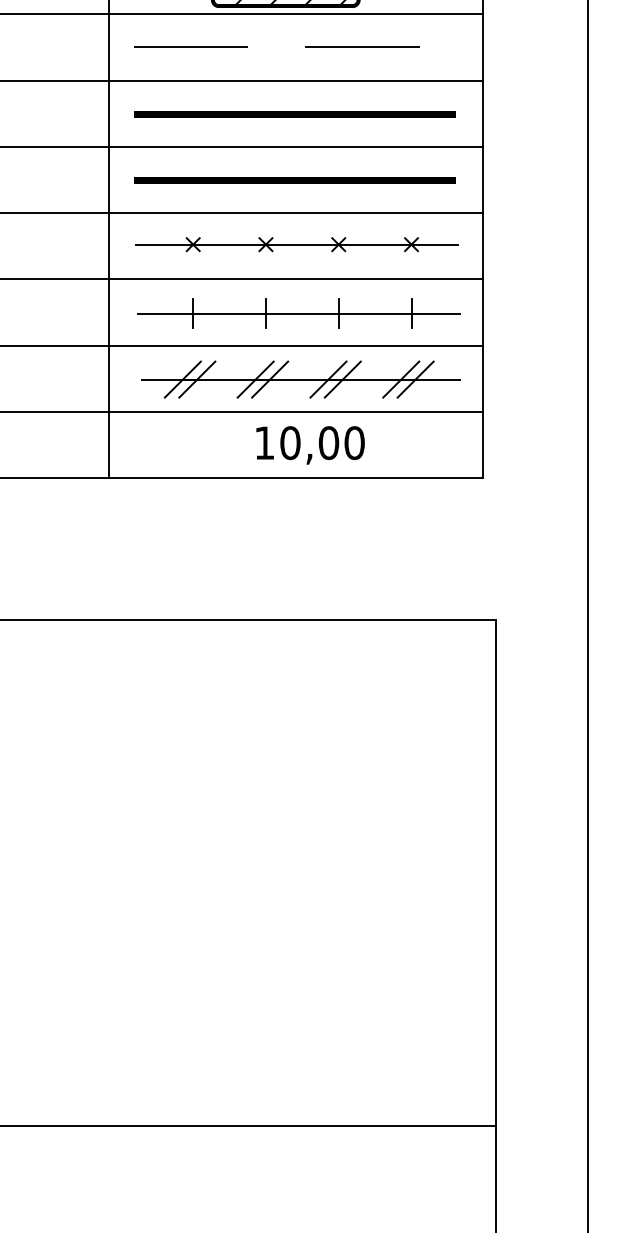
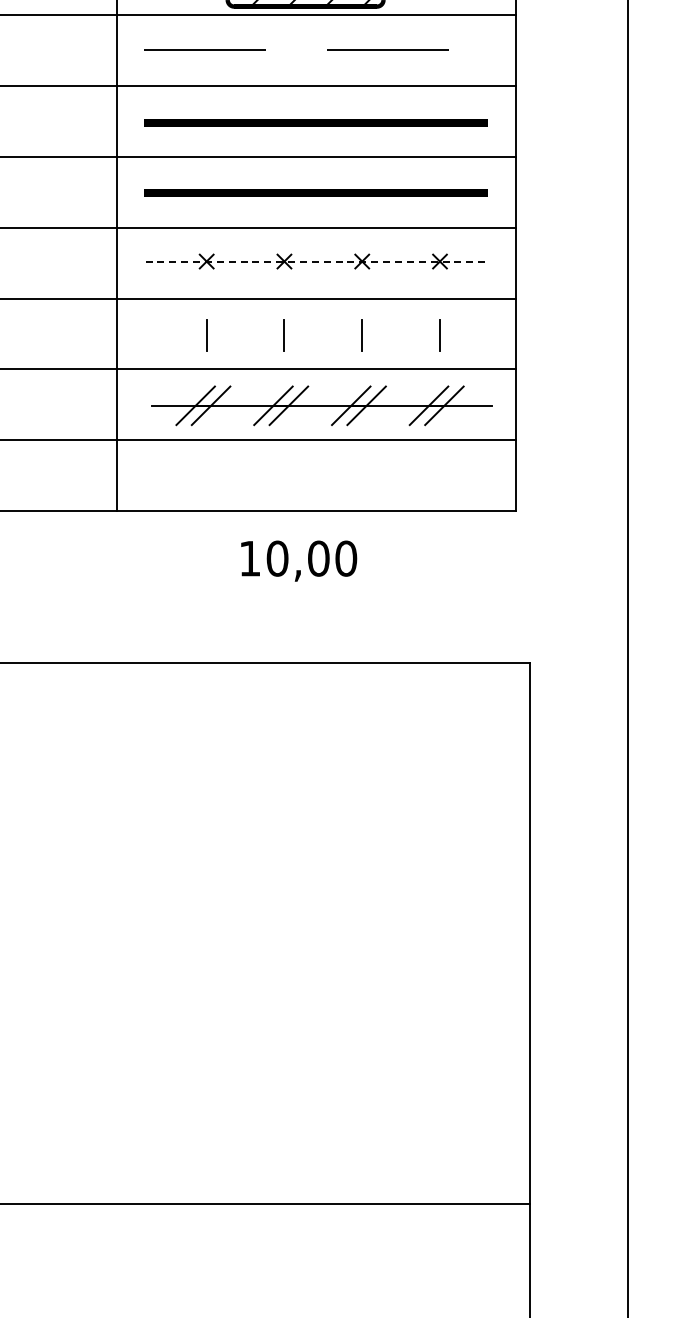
line: (297, 244) -> (318, 261), solid -> dashed
line: (298, 313) -> (319, 335), removed
text: (310, 444) -> (299, 560), moved

